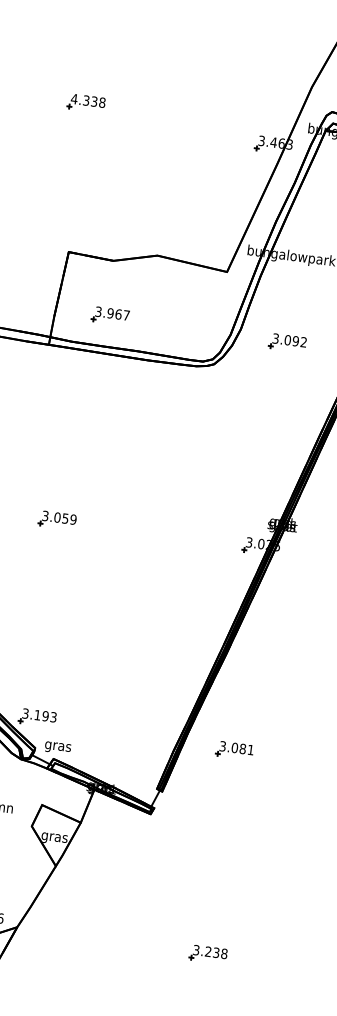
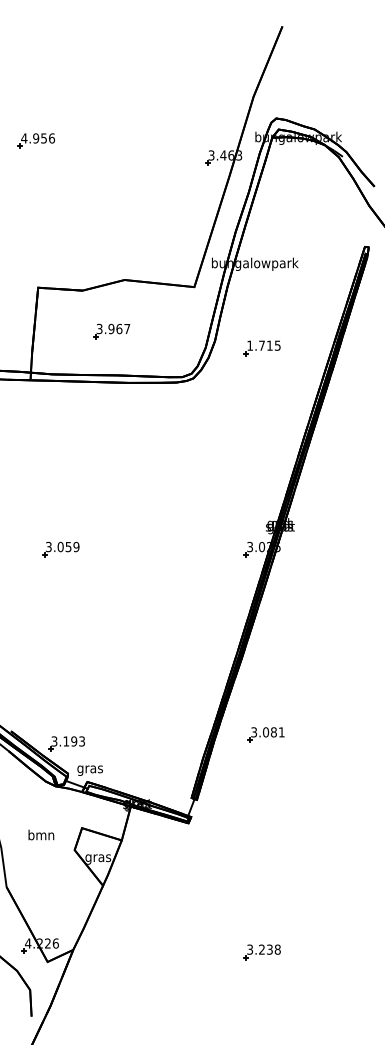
text: (93, 101) -> (43, 138), 4.338 -> 4.956
part: (110, 315) -> (111, 331), moved
text: (289, 340) -> (263, 345), 3.092 -> 1.715
part: (234, 750) -> (265, 734), moved

